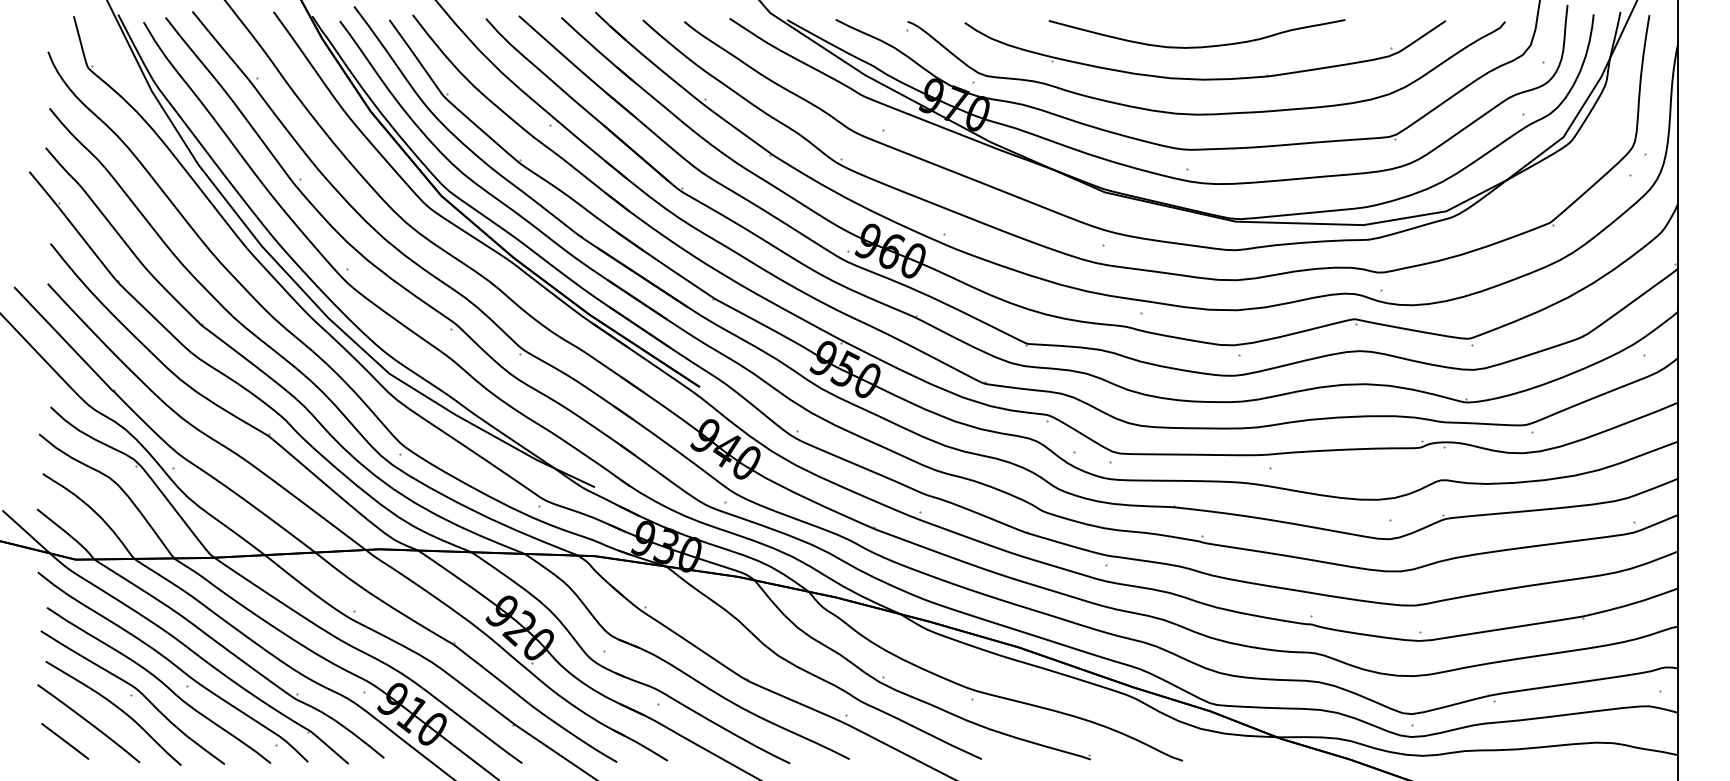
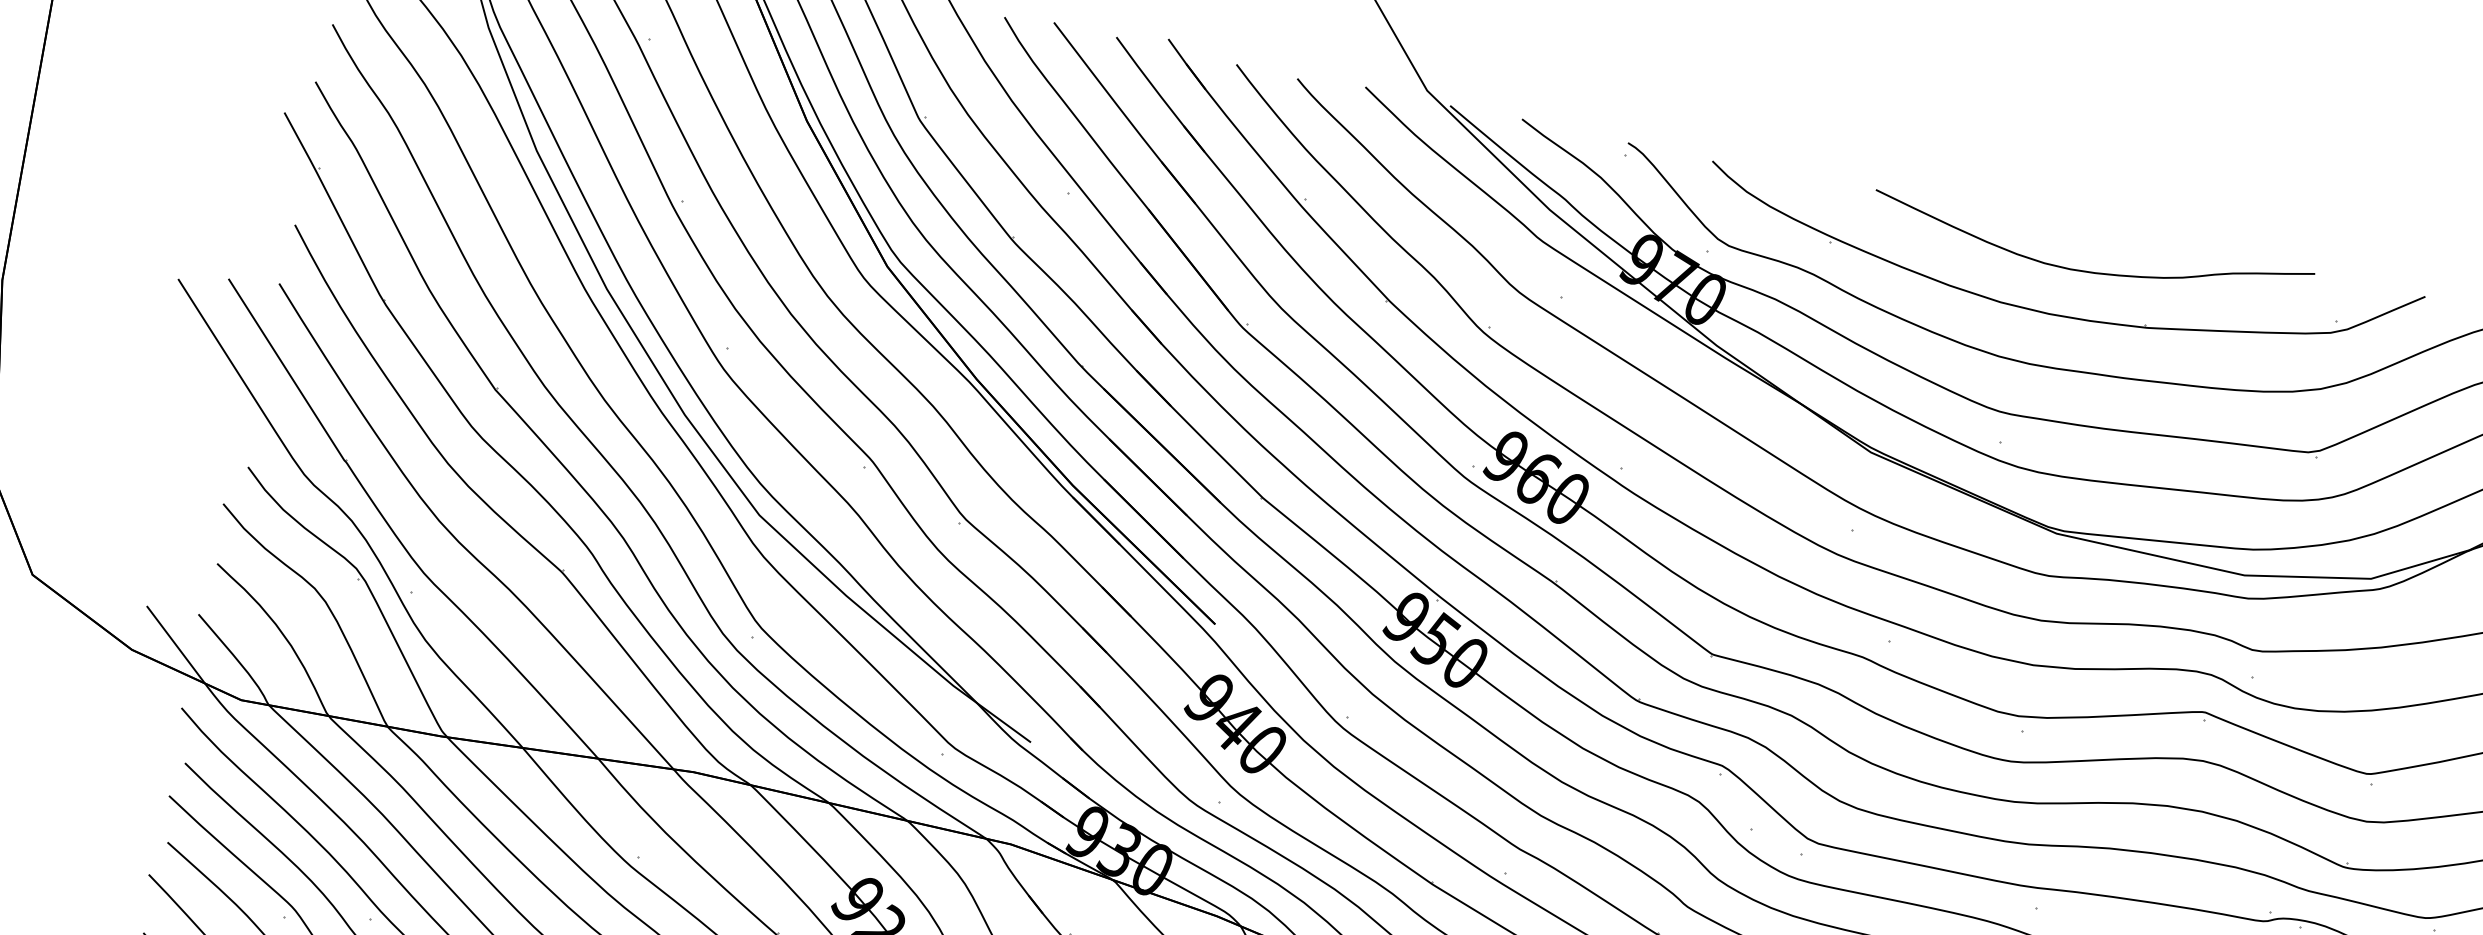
curve: (1196, 46) -> (2087, 270), moved

